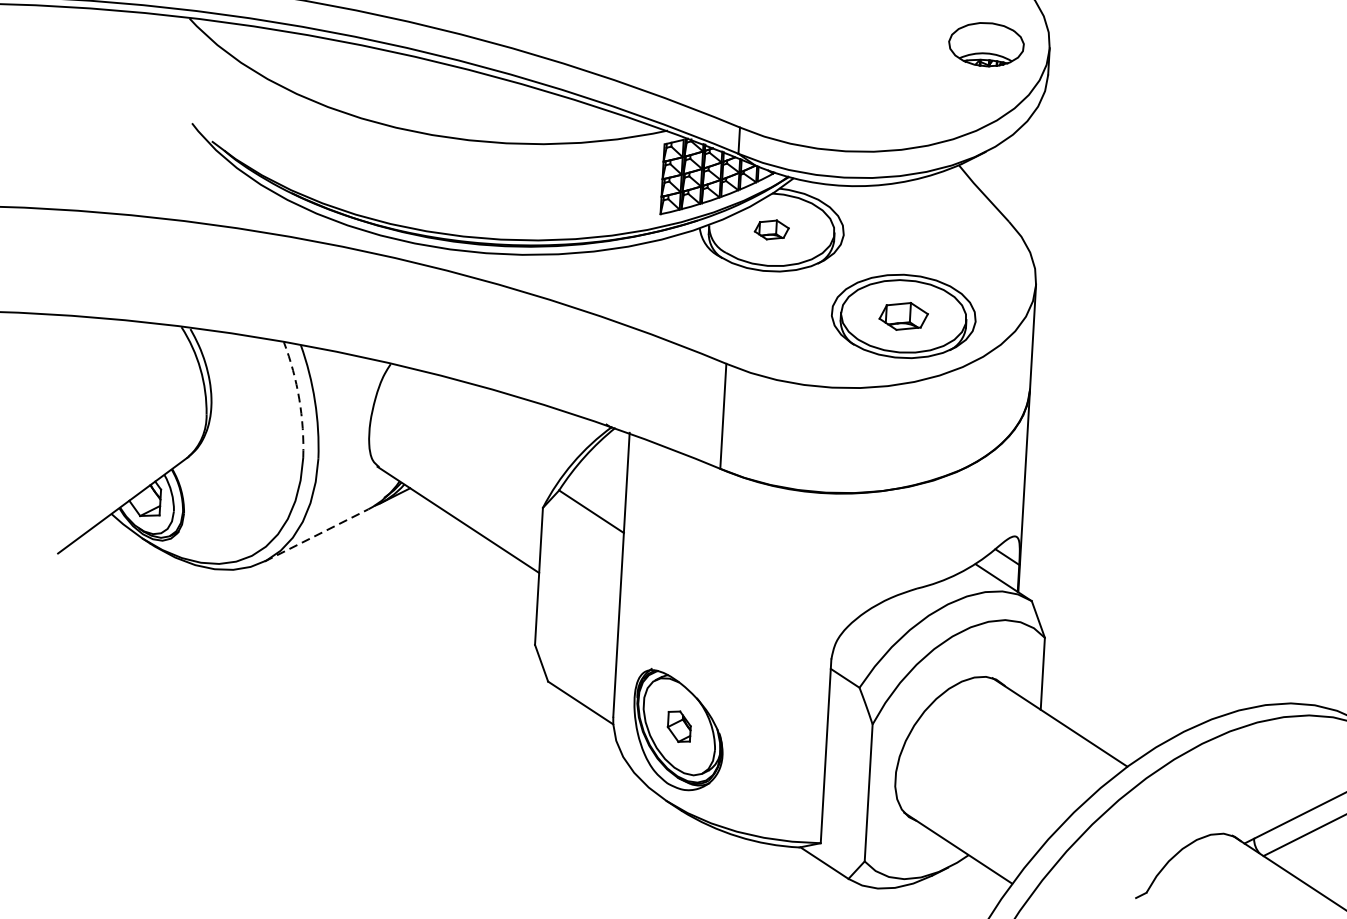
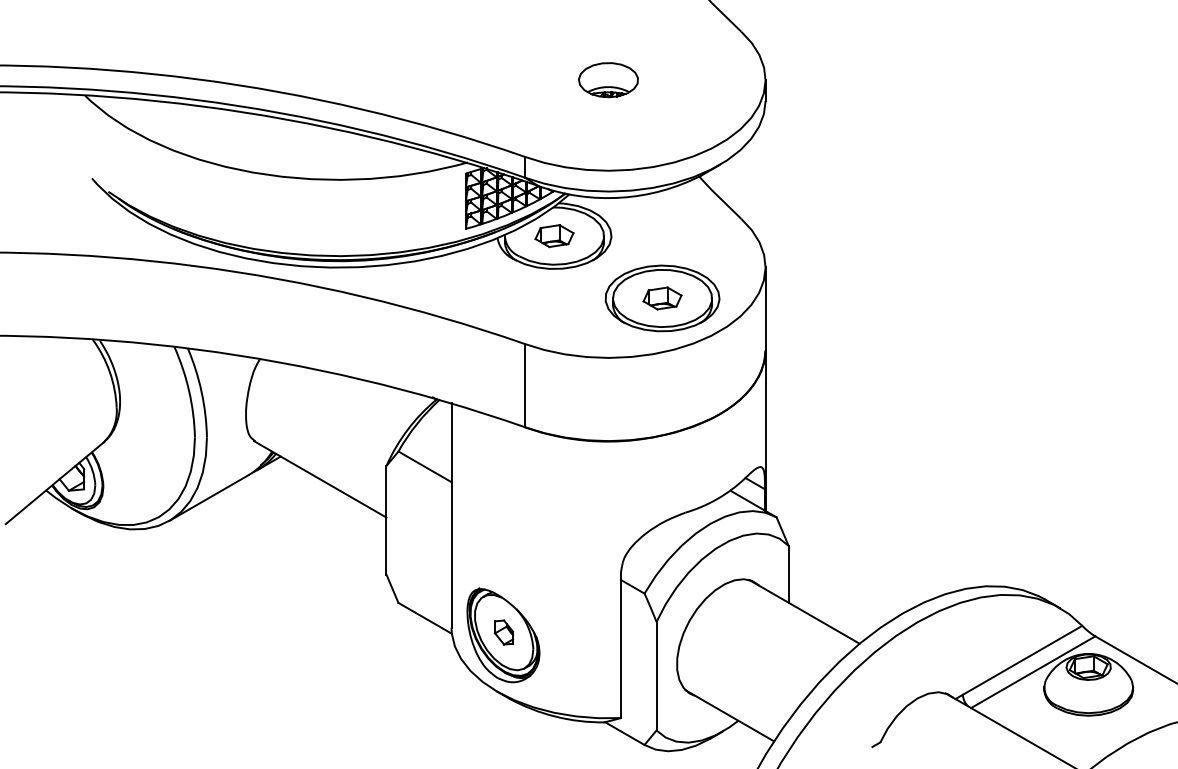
part: (986, 45) -> (608, 80), moved
part: (771, 230) -> (554, 236), size x1.43
arc: (299, 399) -> (189, 391), dashed -> solid
line: (315, 535) -> (208, 498), dashed -> solid

